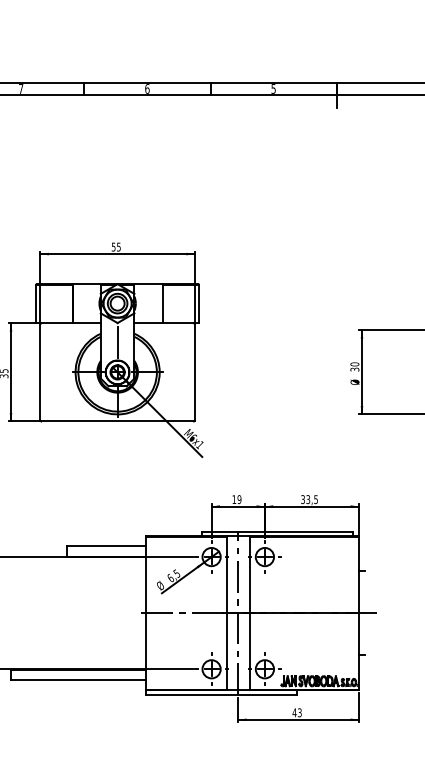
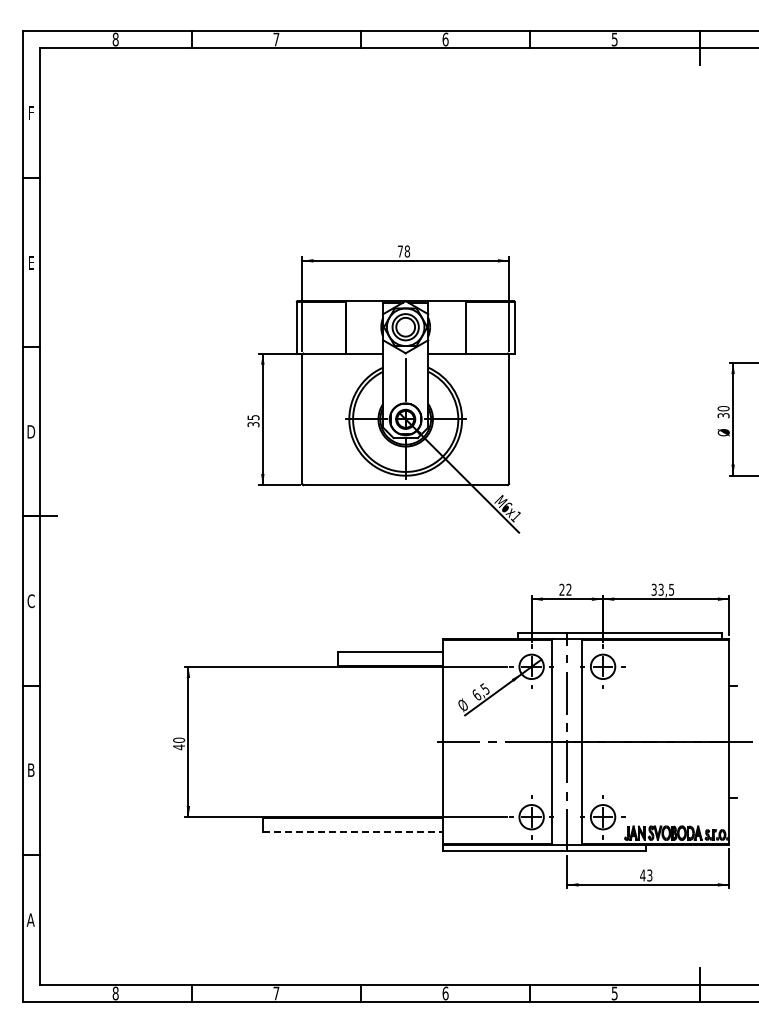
text: (115, 247) -> (403, 251), 55 -> 78
text: (236, 499) -> (565, 589), 19 -> 22
line: (78, 679) -> (353, 831), solid -> dashed

